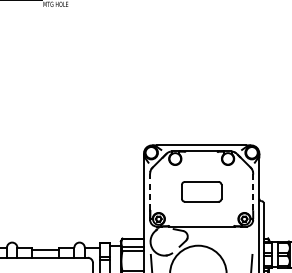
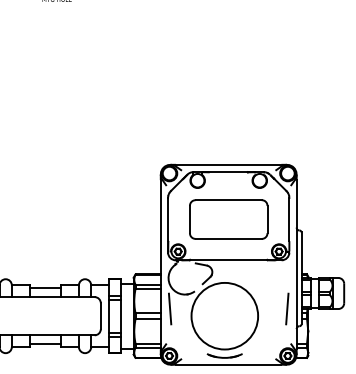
line: (150, 191) -> (168, 219), dashed -> solid
part: (201, 191) -> (228, 219), size x1.67
line: (253, 191) -> (289, 219), dashed -> solid

